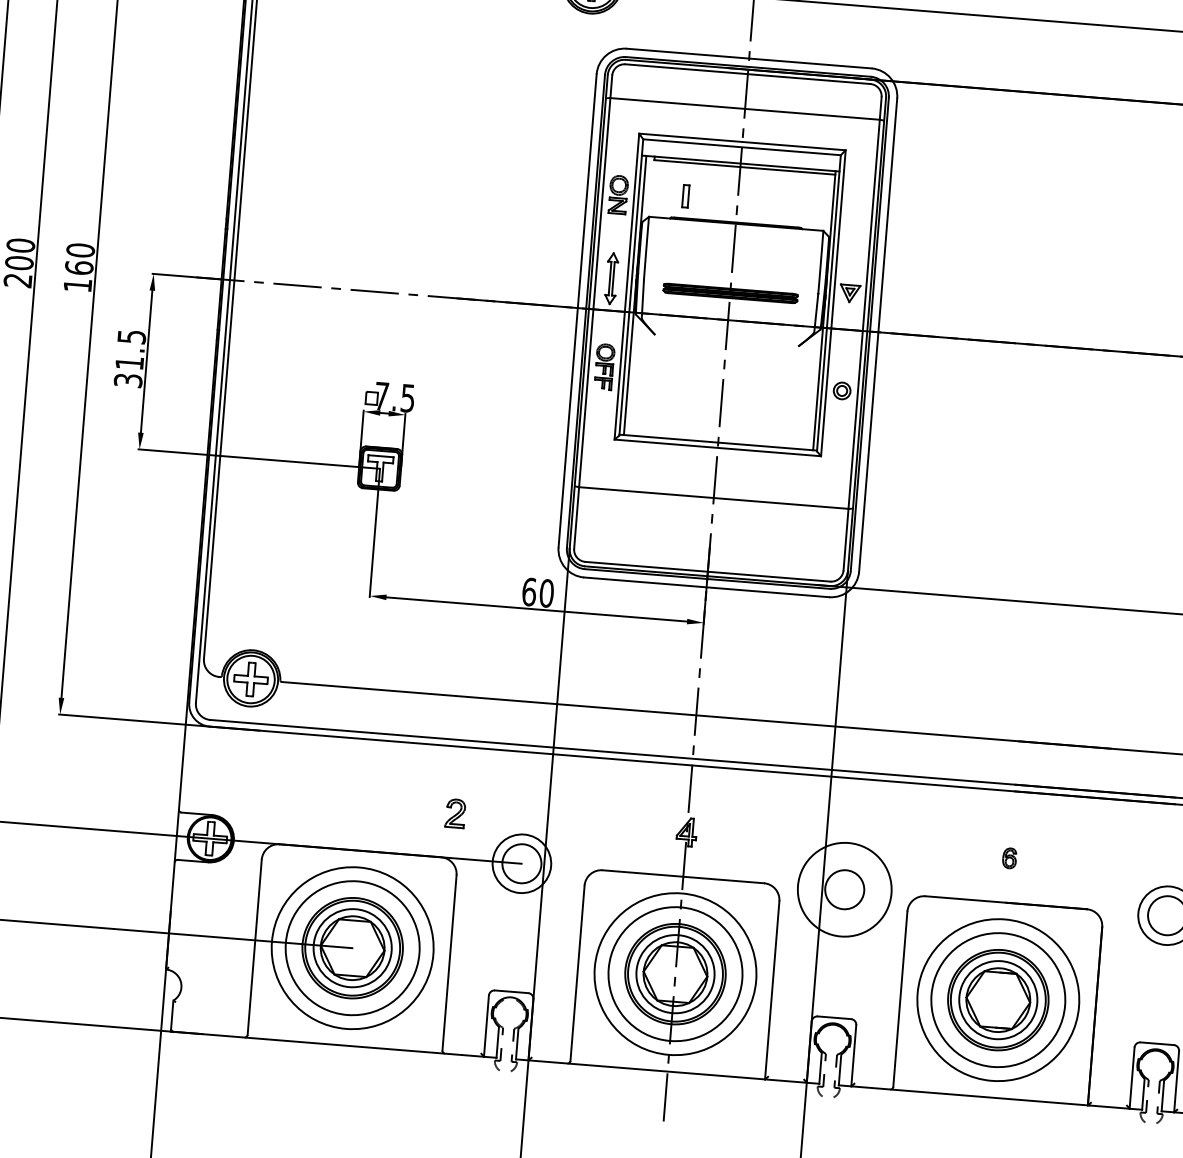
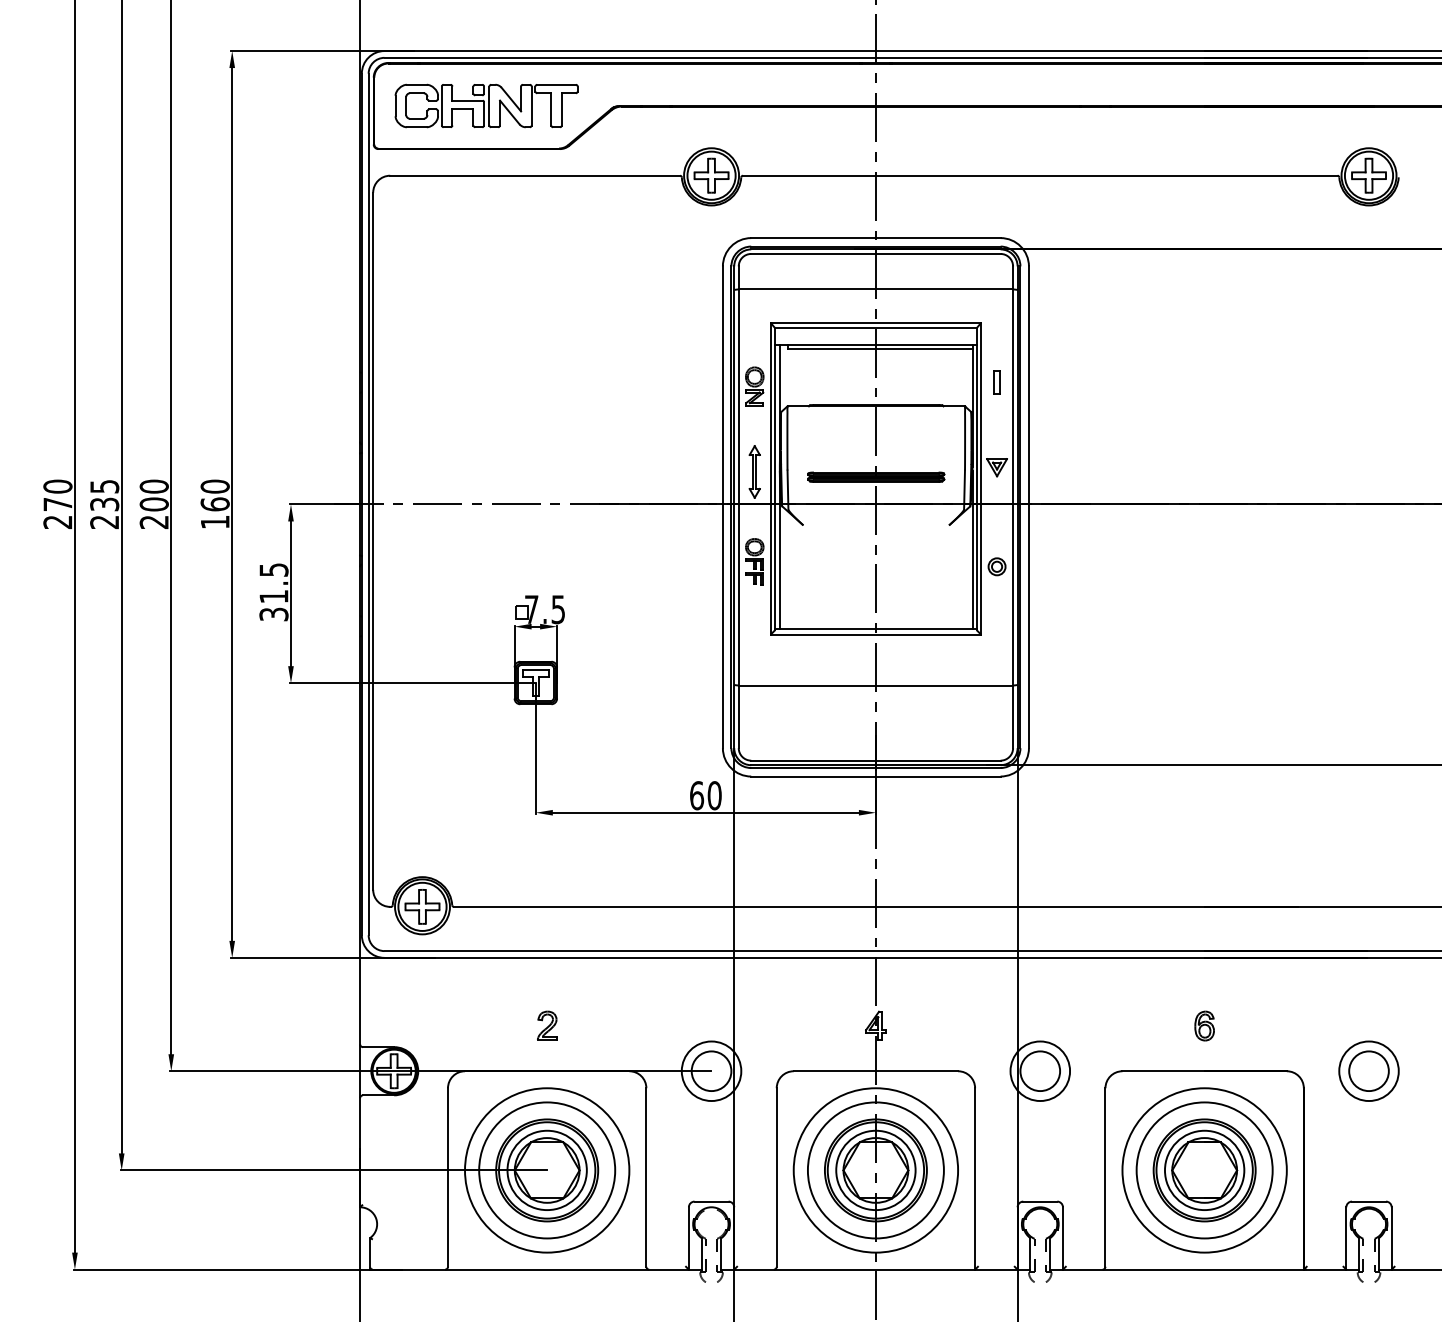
part: (685, 196) -> (996, 382), moved
part: (455, 813) -> (547, 1025), moved
part: (1009, 857) -> (1204, 1025), size x1.43
circle: (844, 890) -> (1040, 1071), size x0.62

